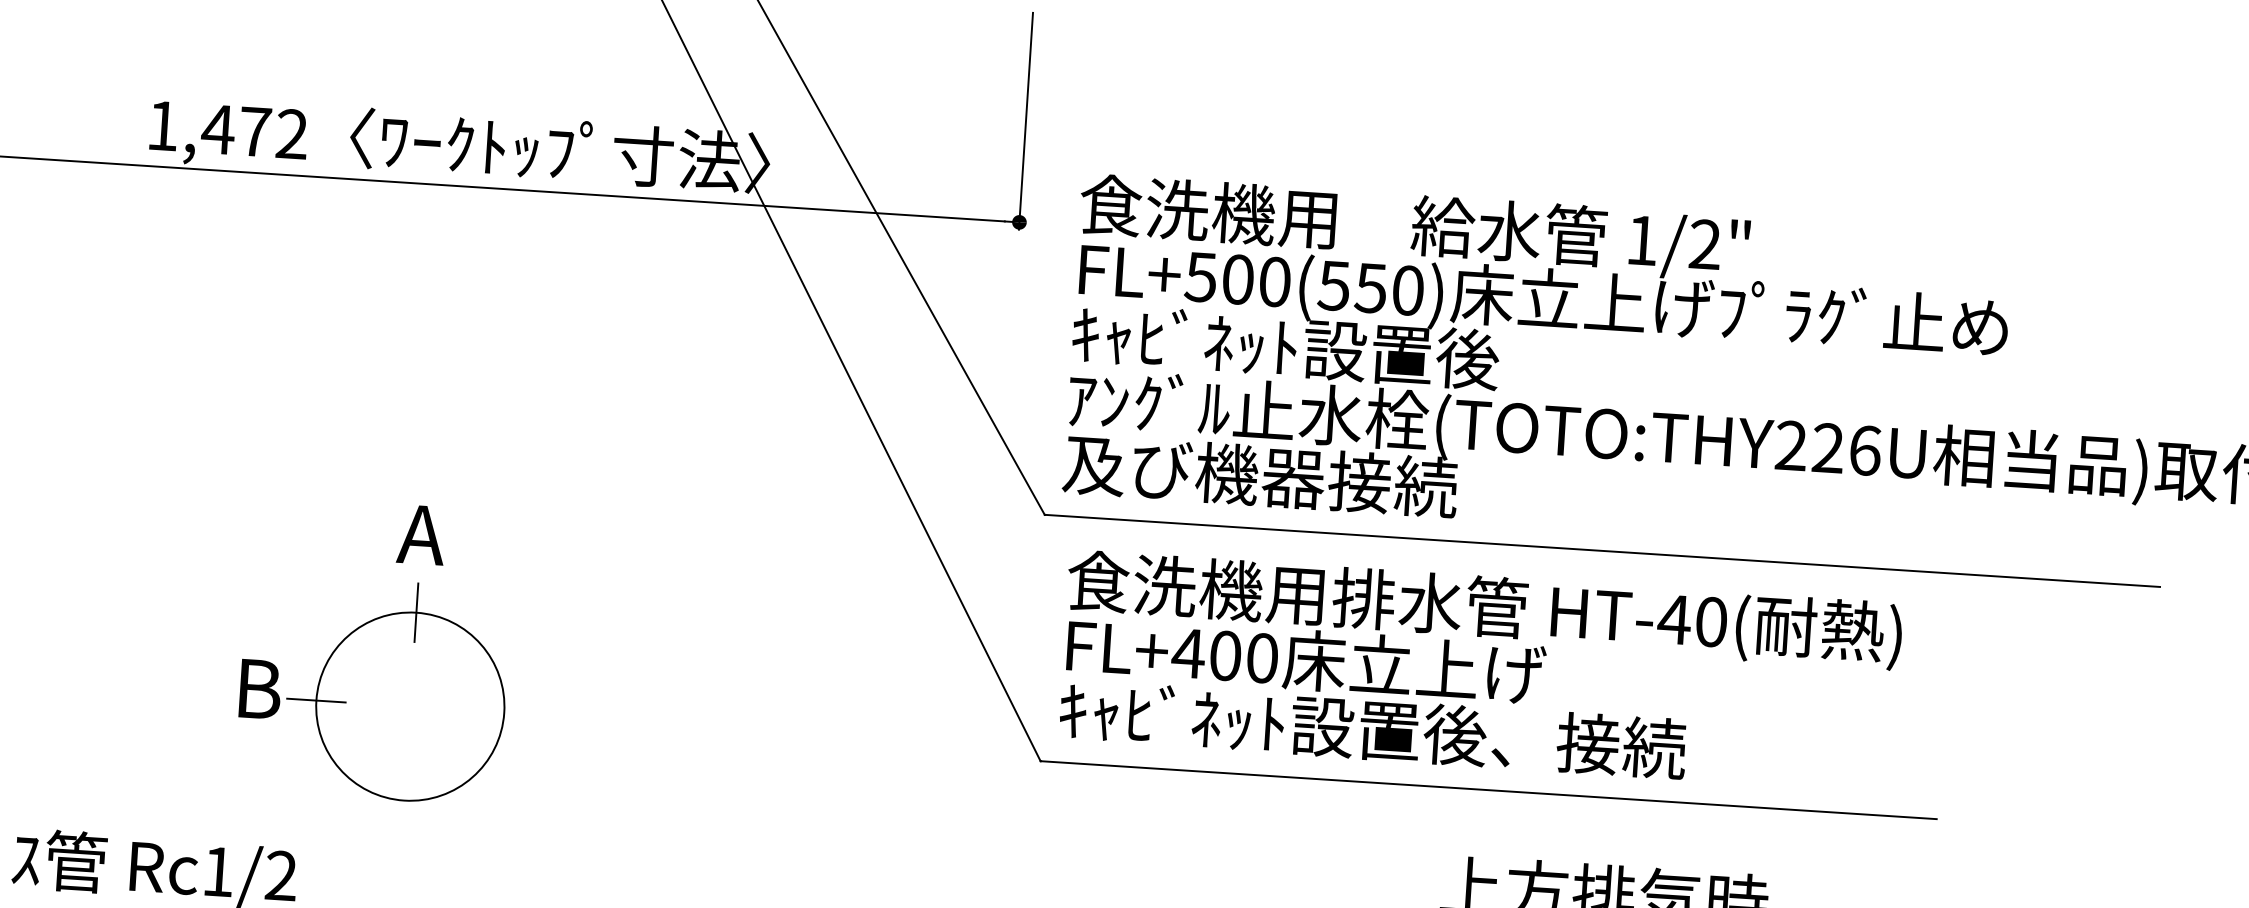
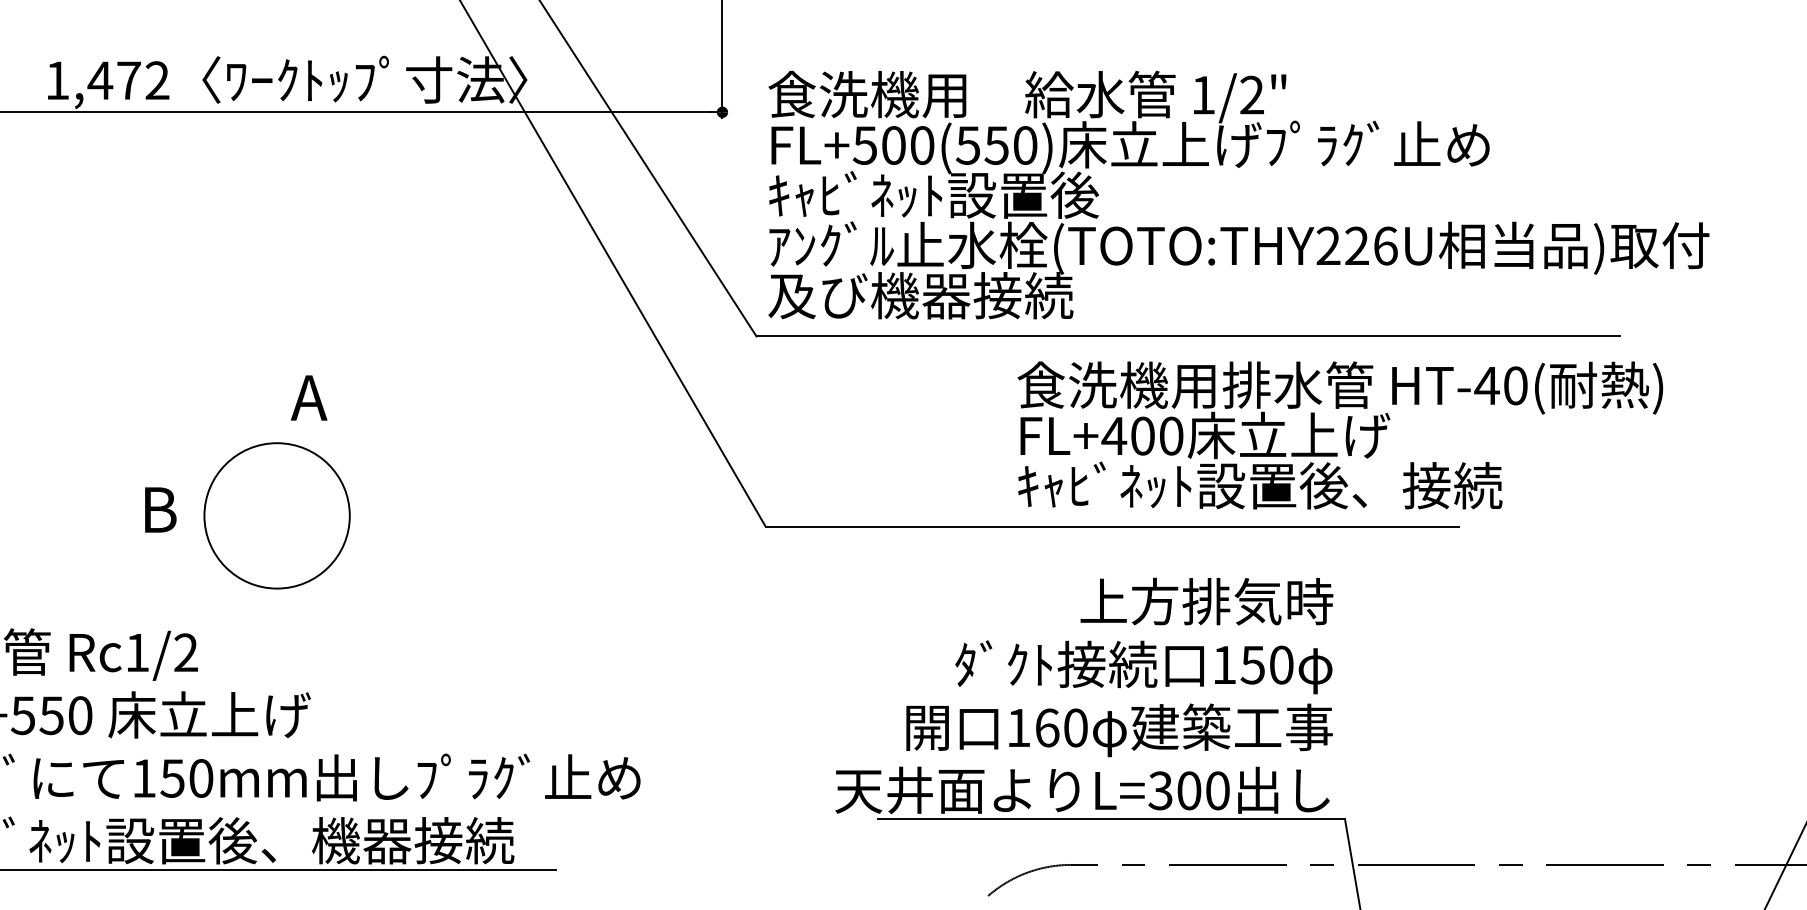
text: (420, 534) -> (308, 397), moved
line: (416, 611) -> (277, 442), removed
text: (1479, 671) -> (1339, 435), moved
line: (316, 700) -> (204, 515), removed

